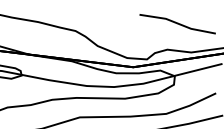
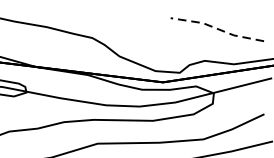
line: (177, 23) -> (217, 28), solid -> dashed

